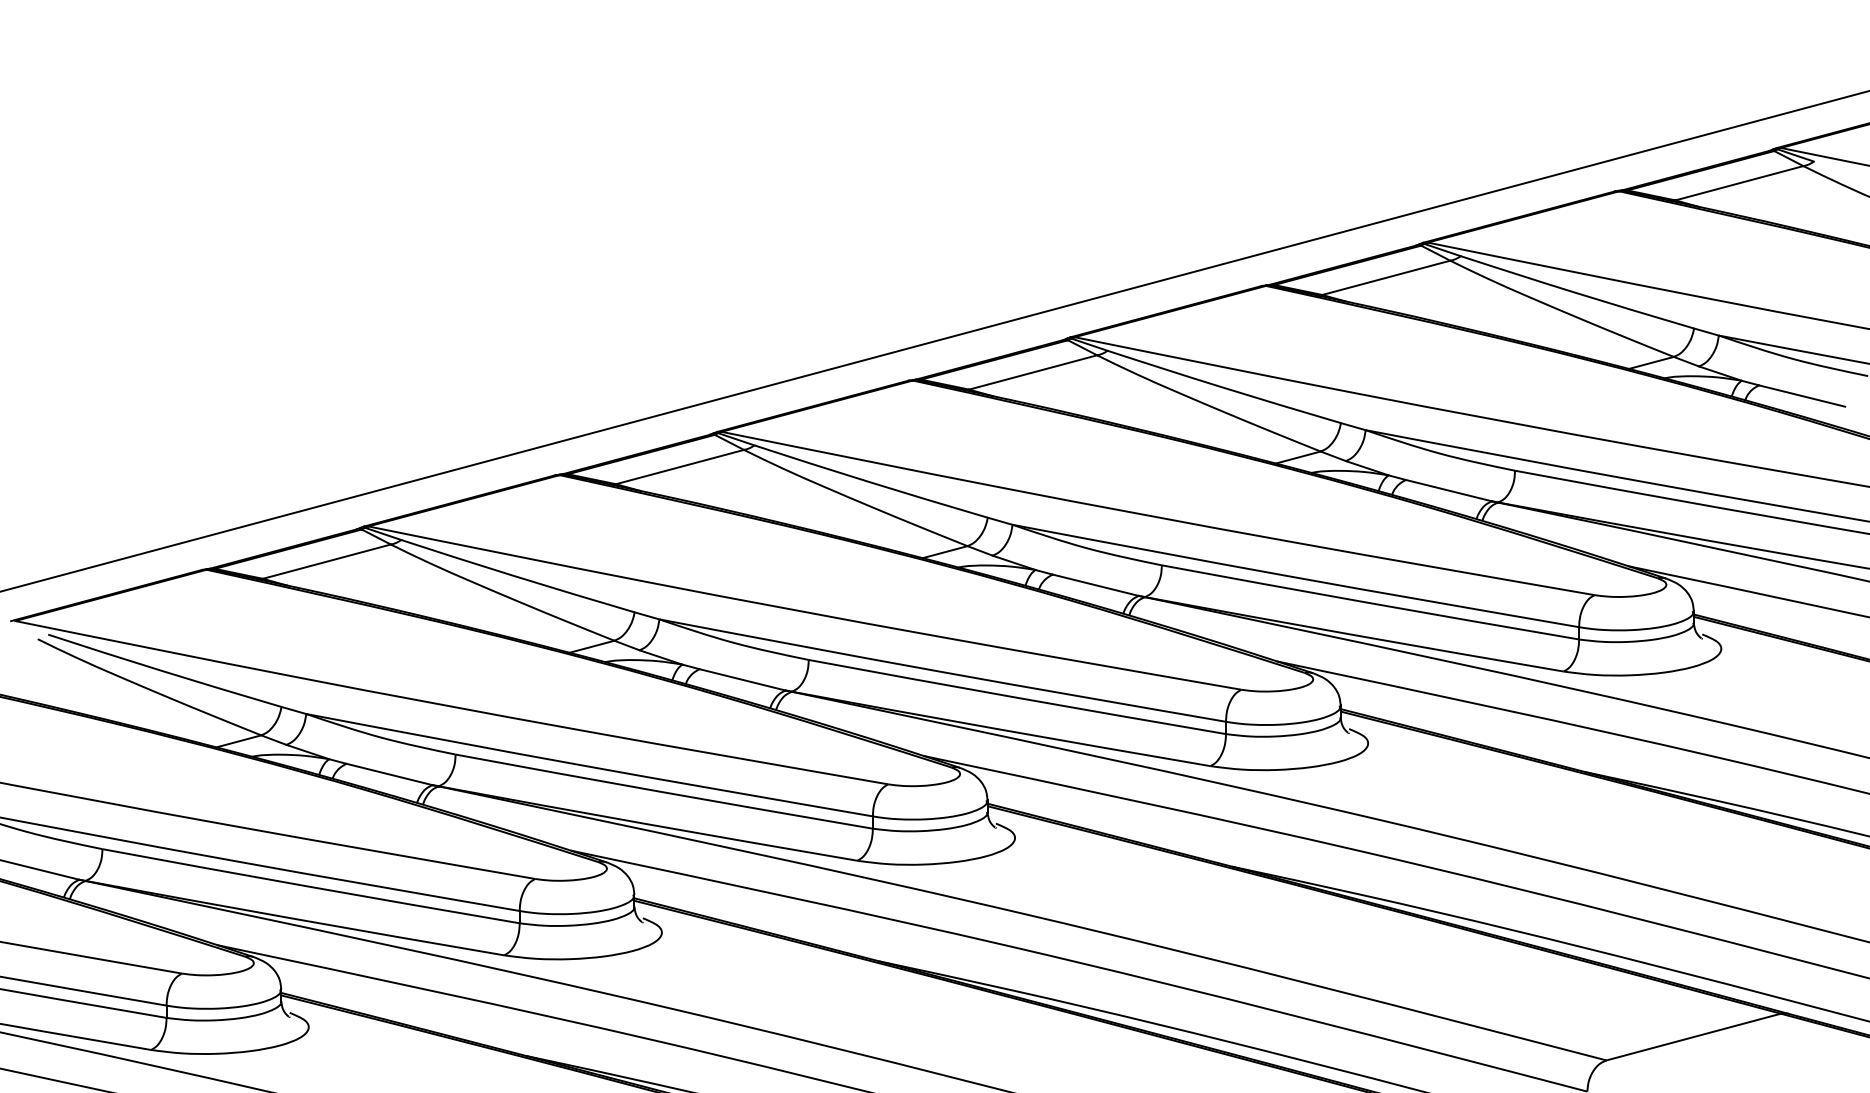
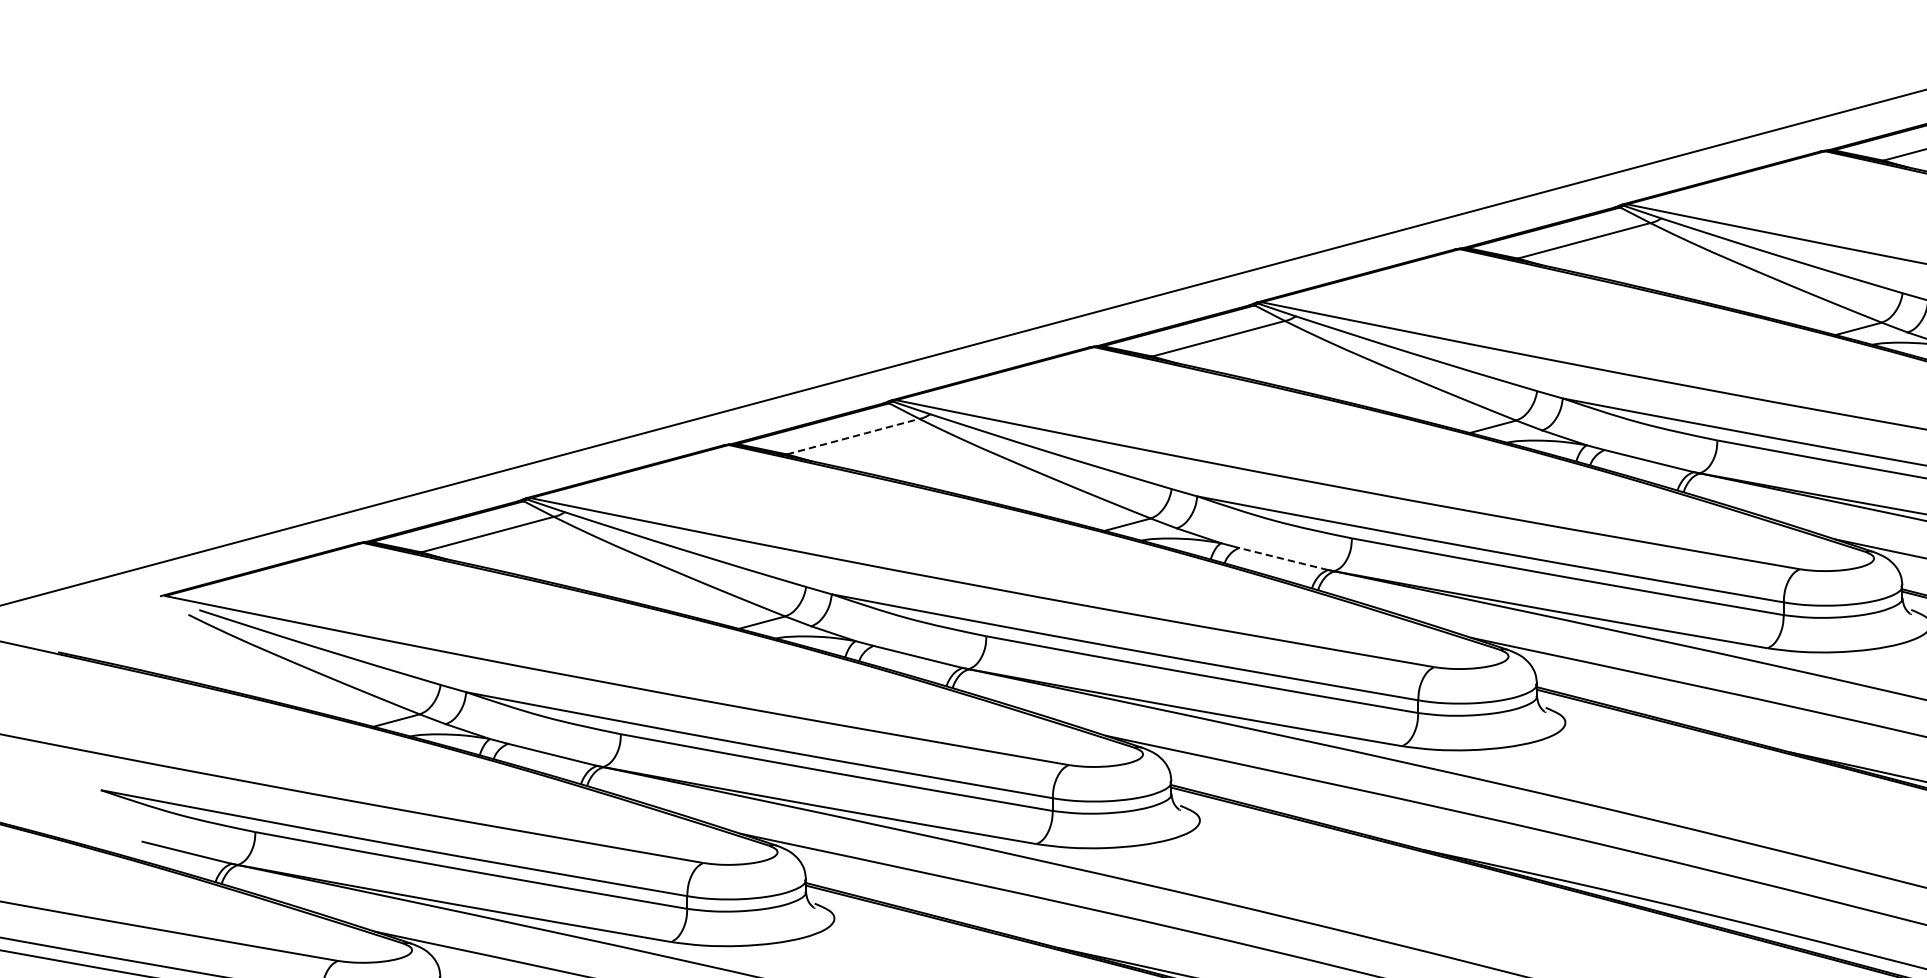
line: (680, 466) -> (853, 436), solid -> dashed
line: (1095, 585) -> (1283, 559), solid -> dashed

